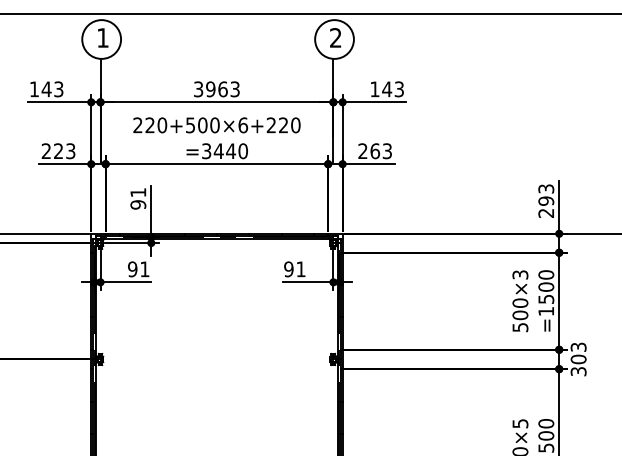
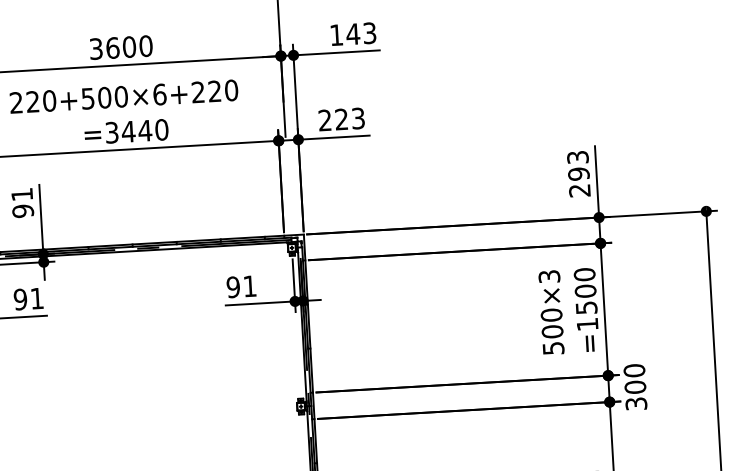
text: (222, 89) -> (128, 47), 3963 -> 3600
text: (375, 151) -> (342, 119), 263 -> 223
text: (578, 347) -> (634, 371), 303 -> 300

